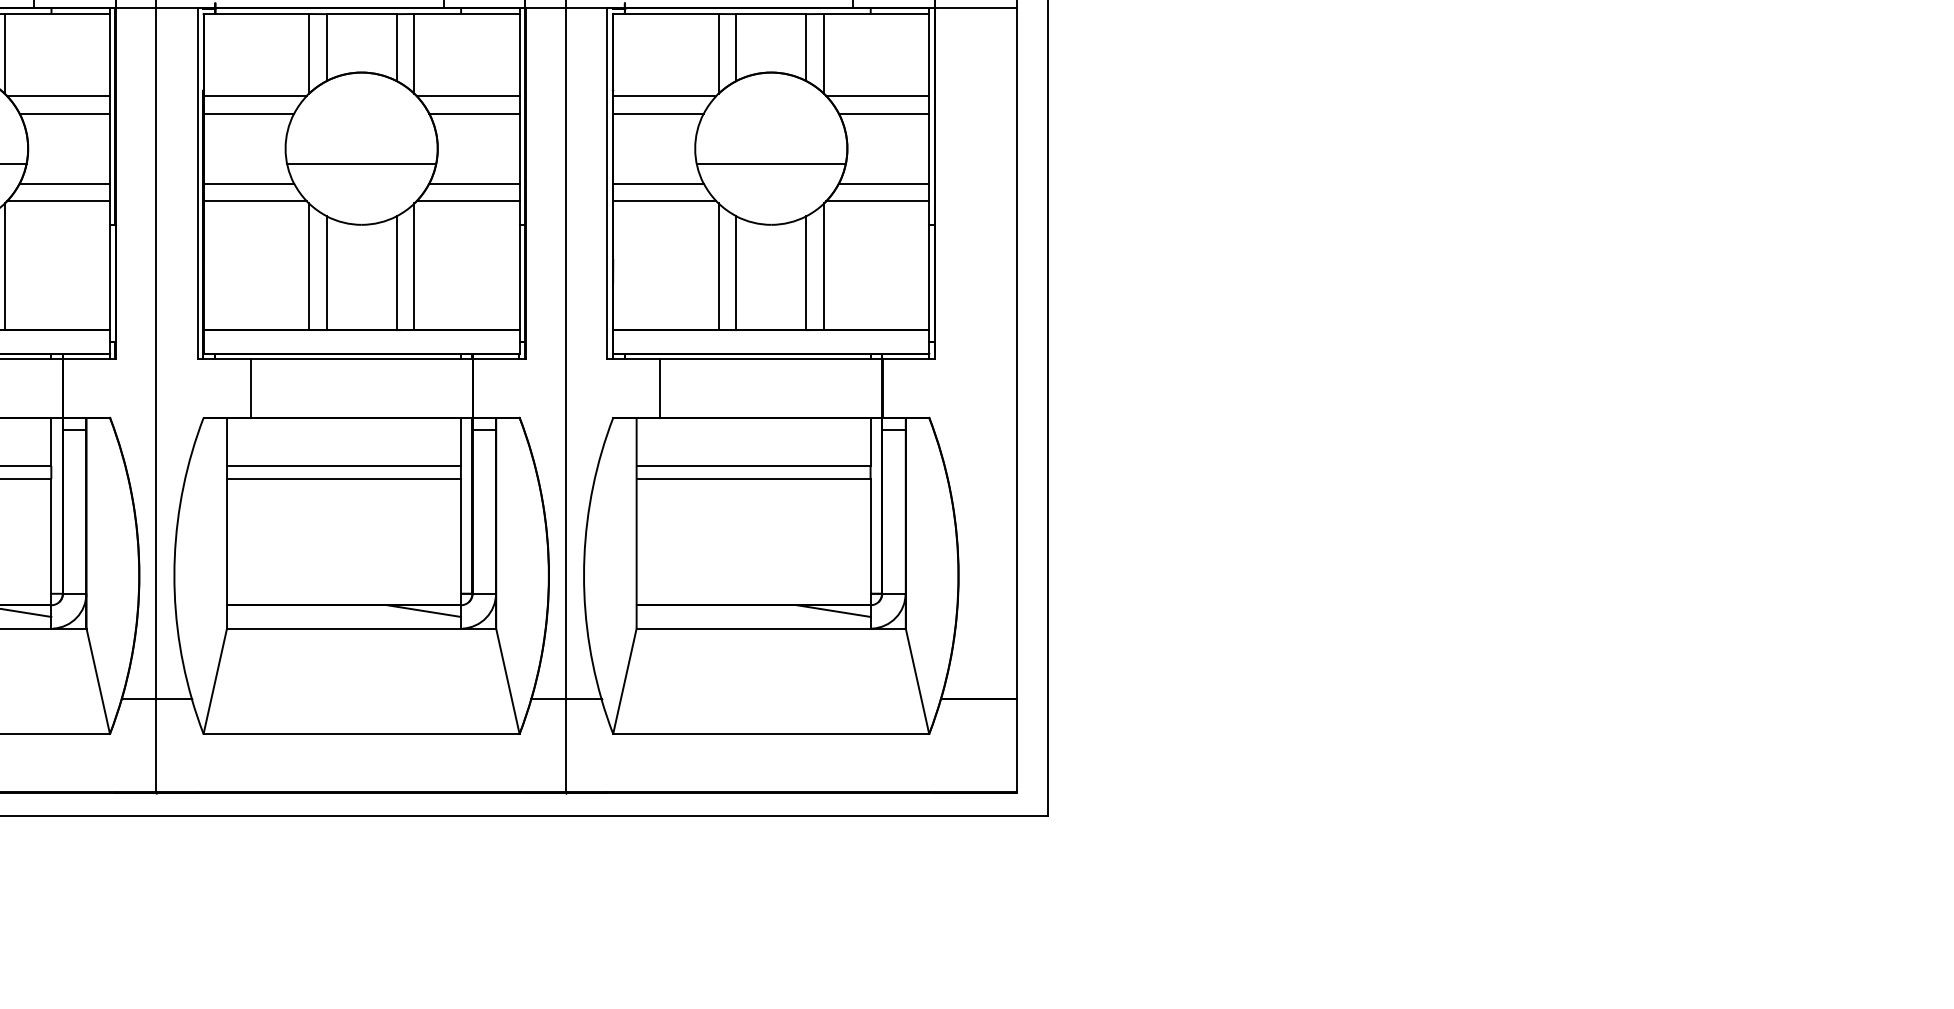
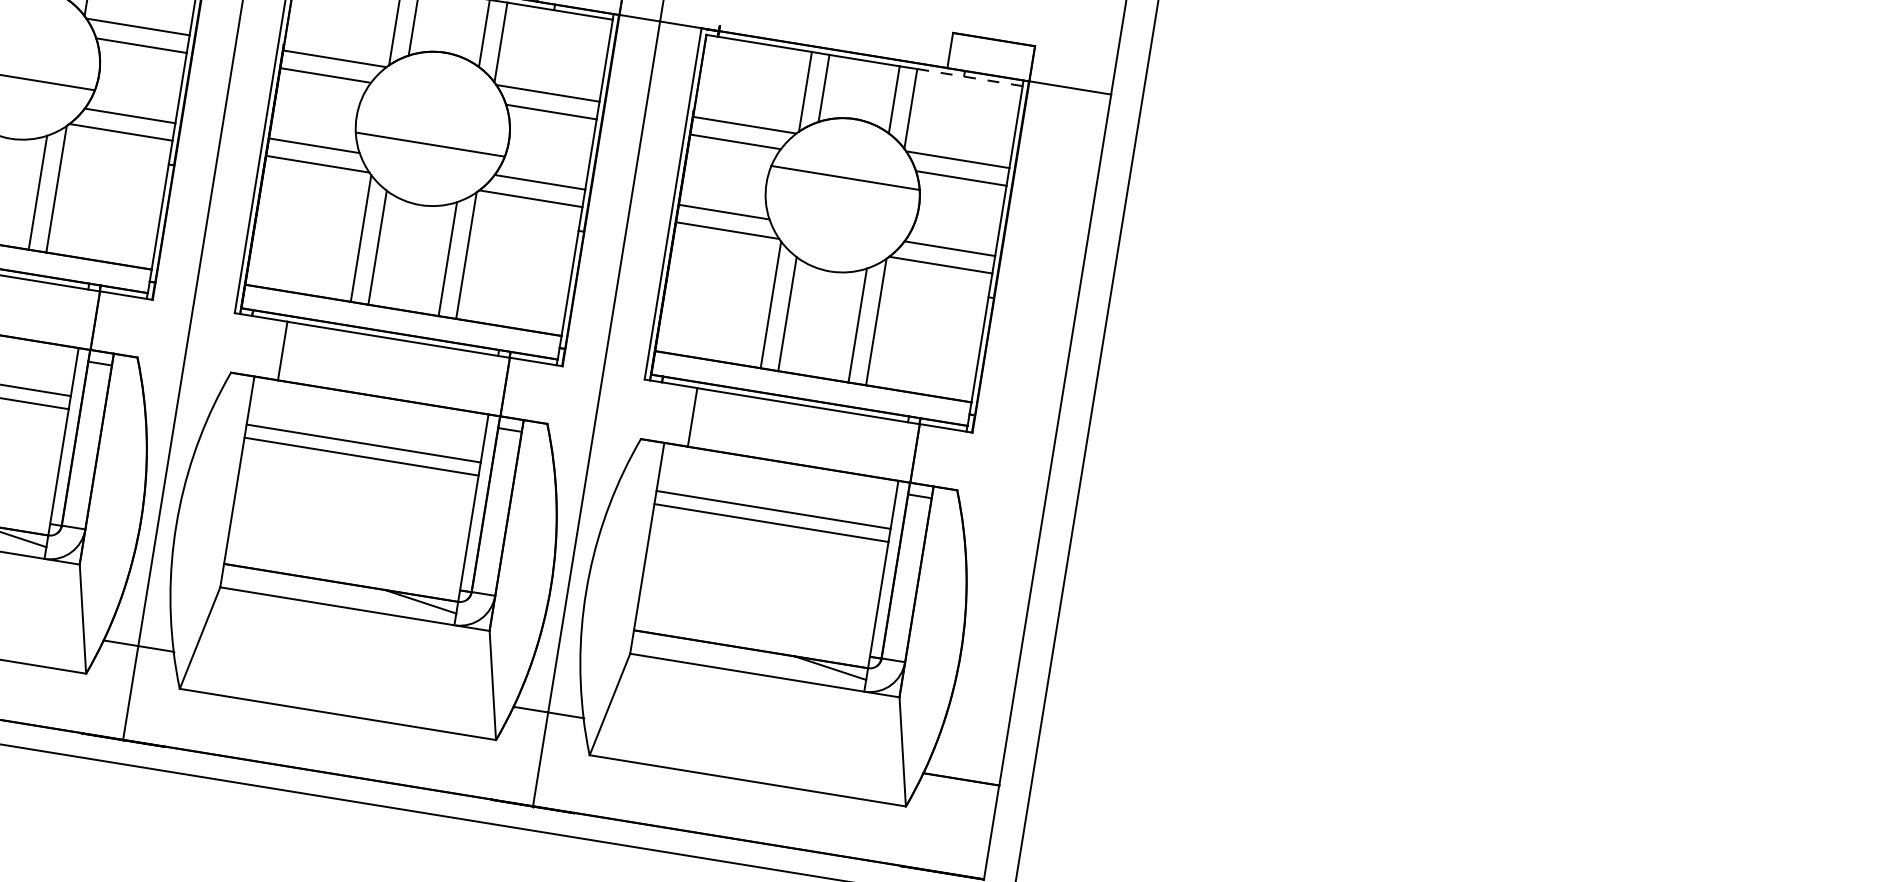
line: (876, 14) -> (969, 78), solid -> dashed
line: (770, 164) -> (844, 177), moved

